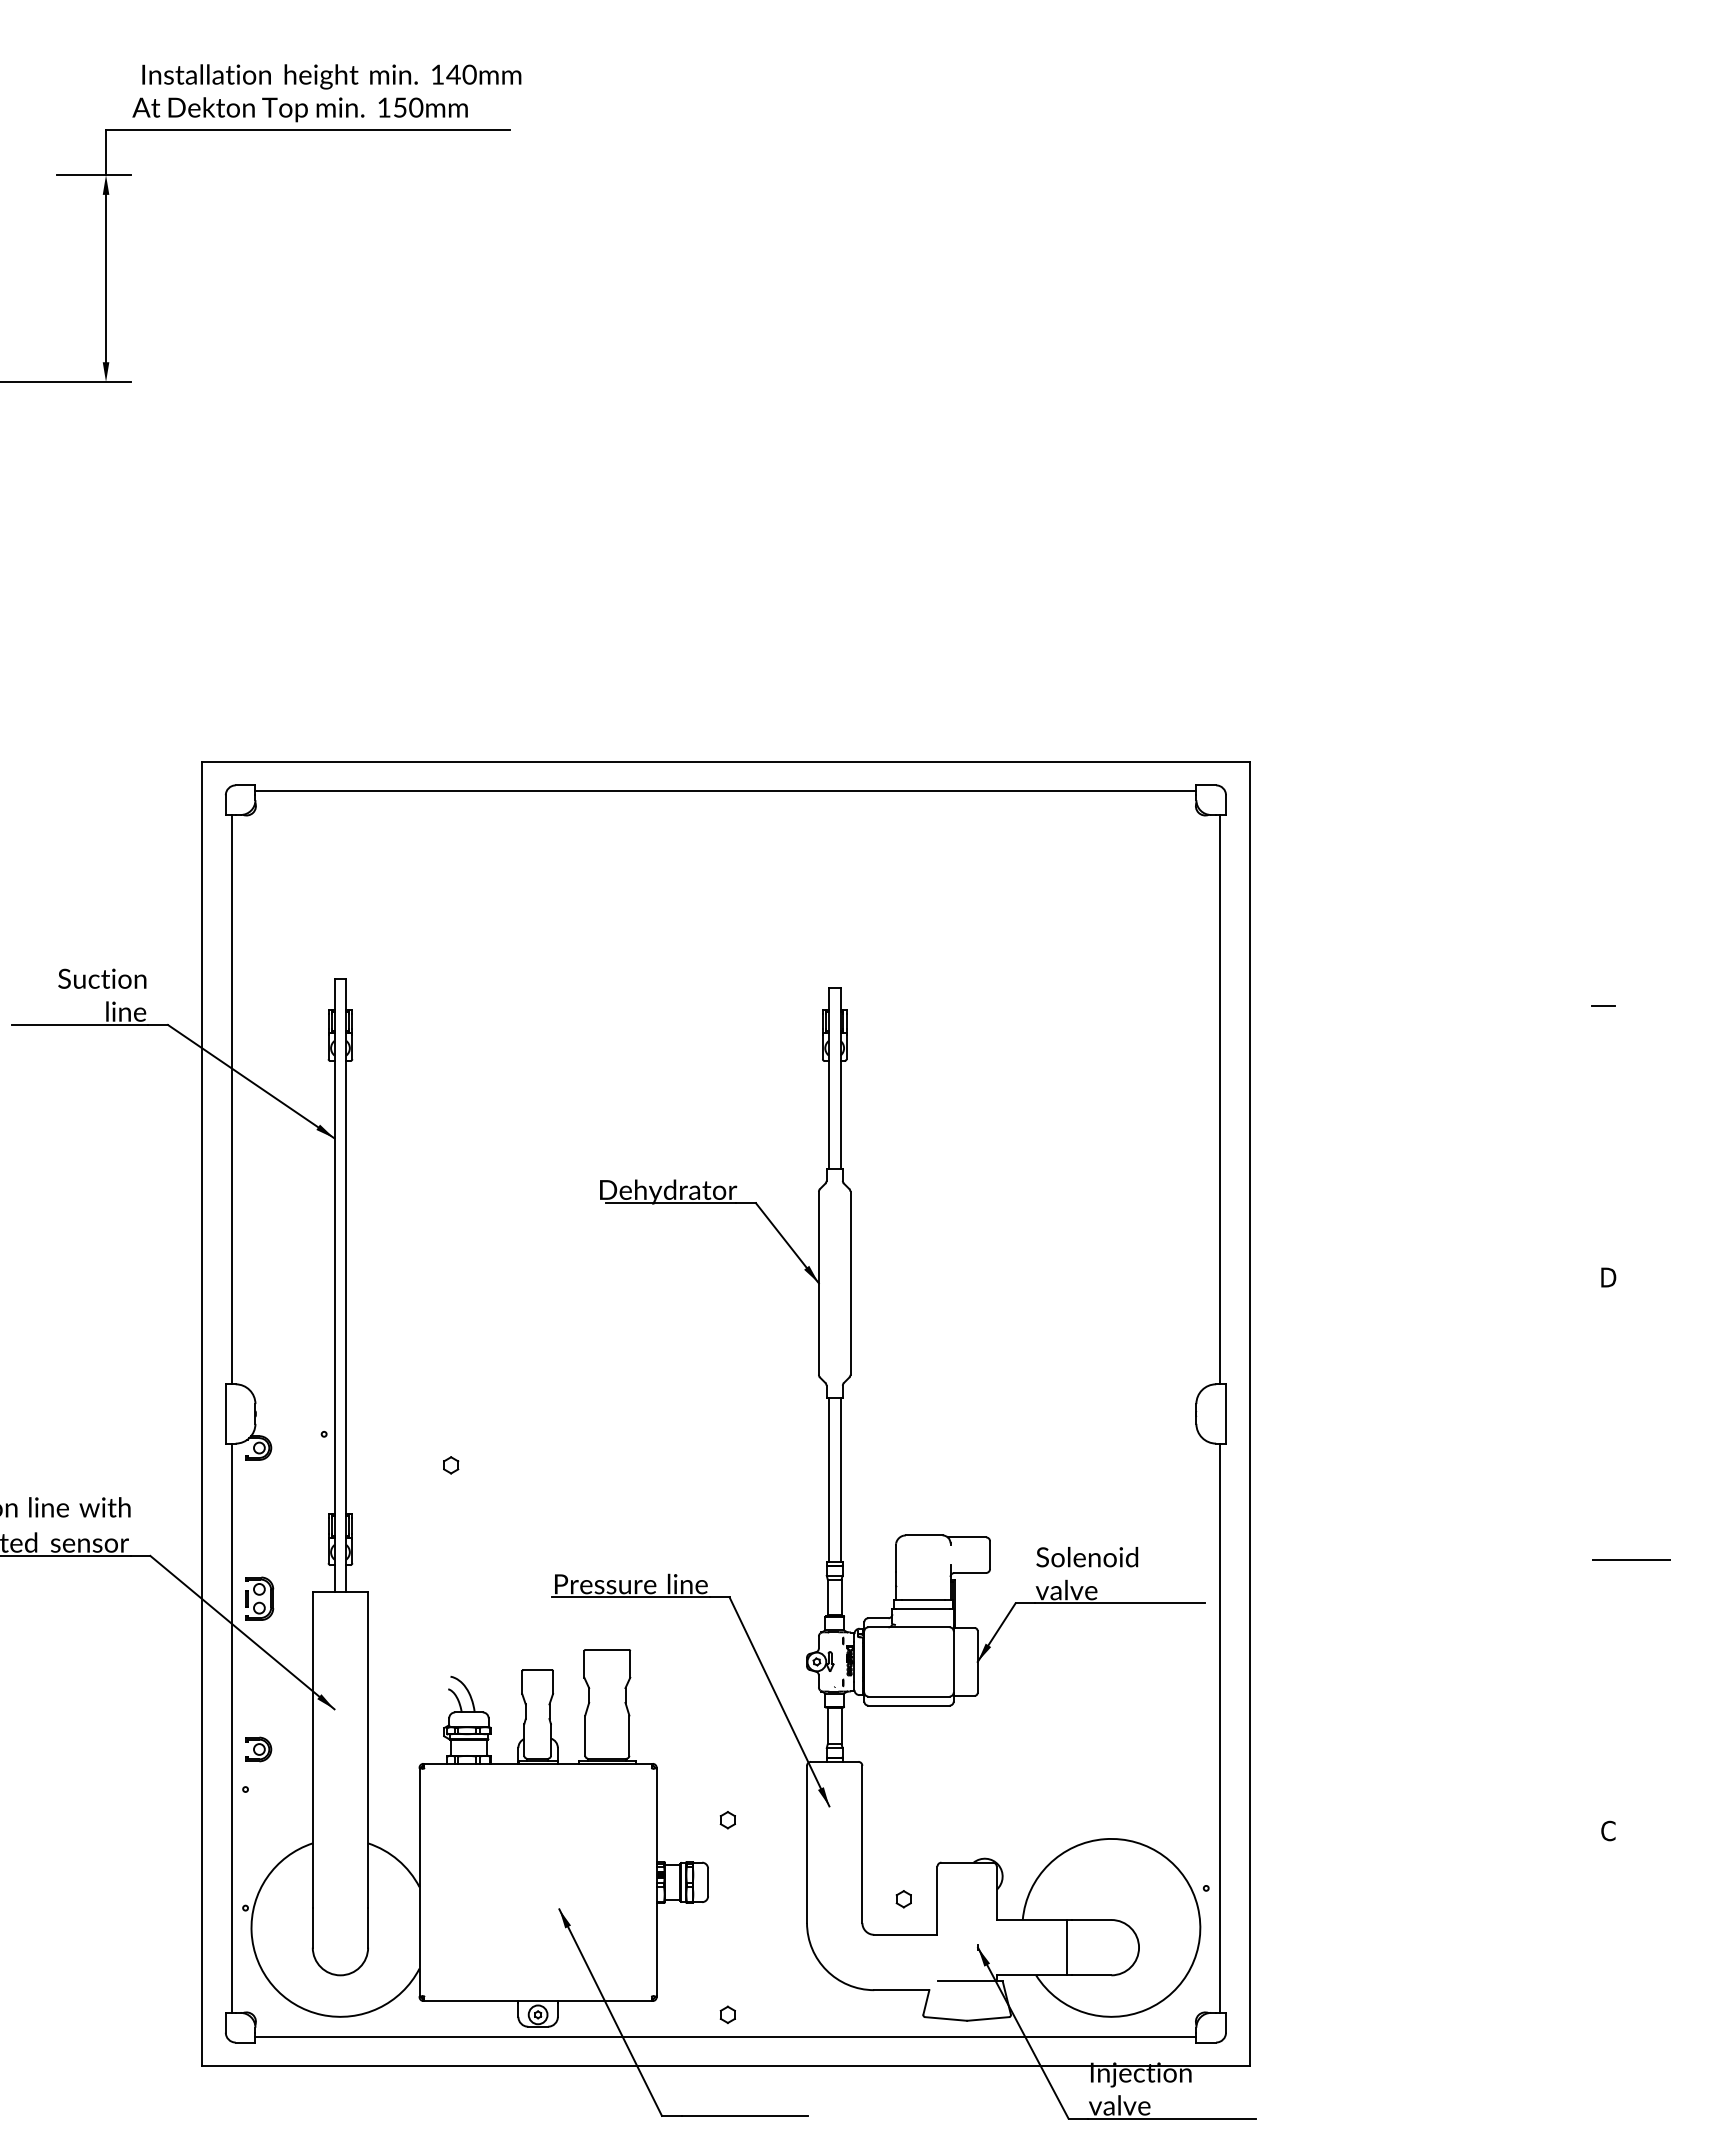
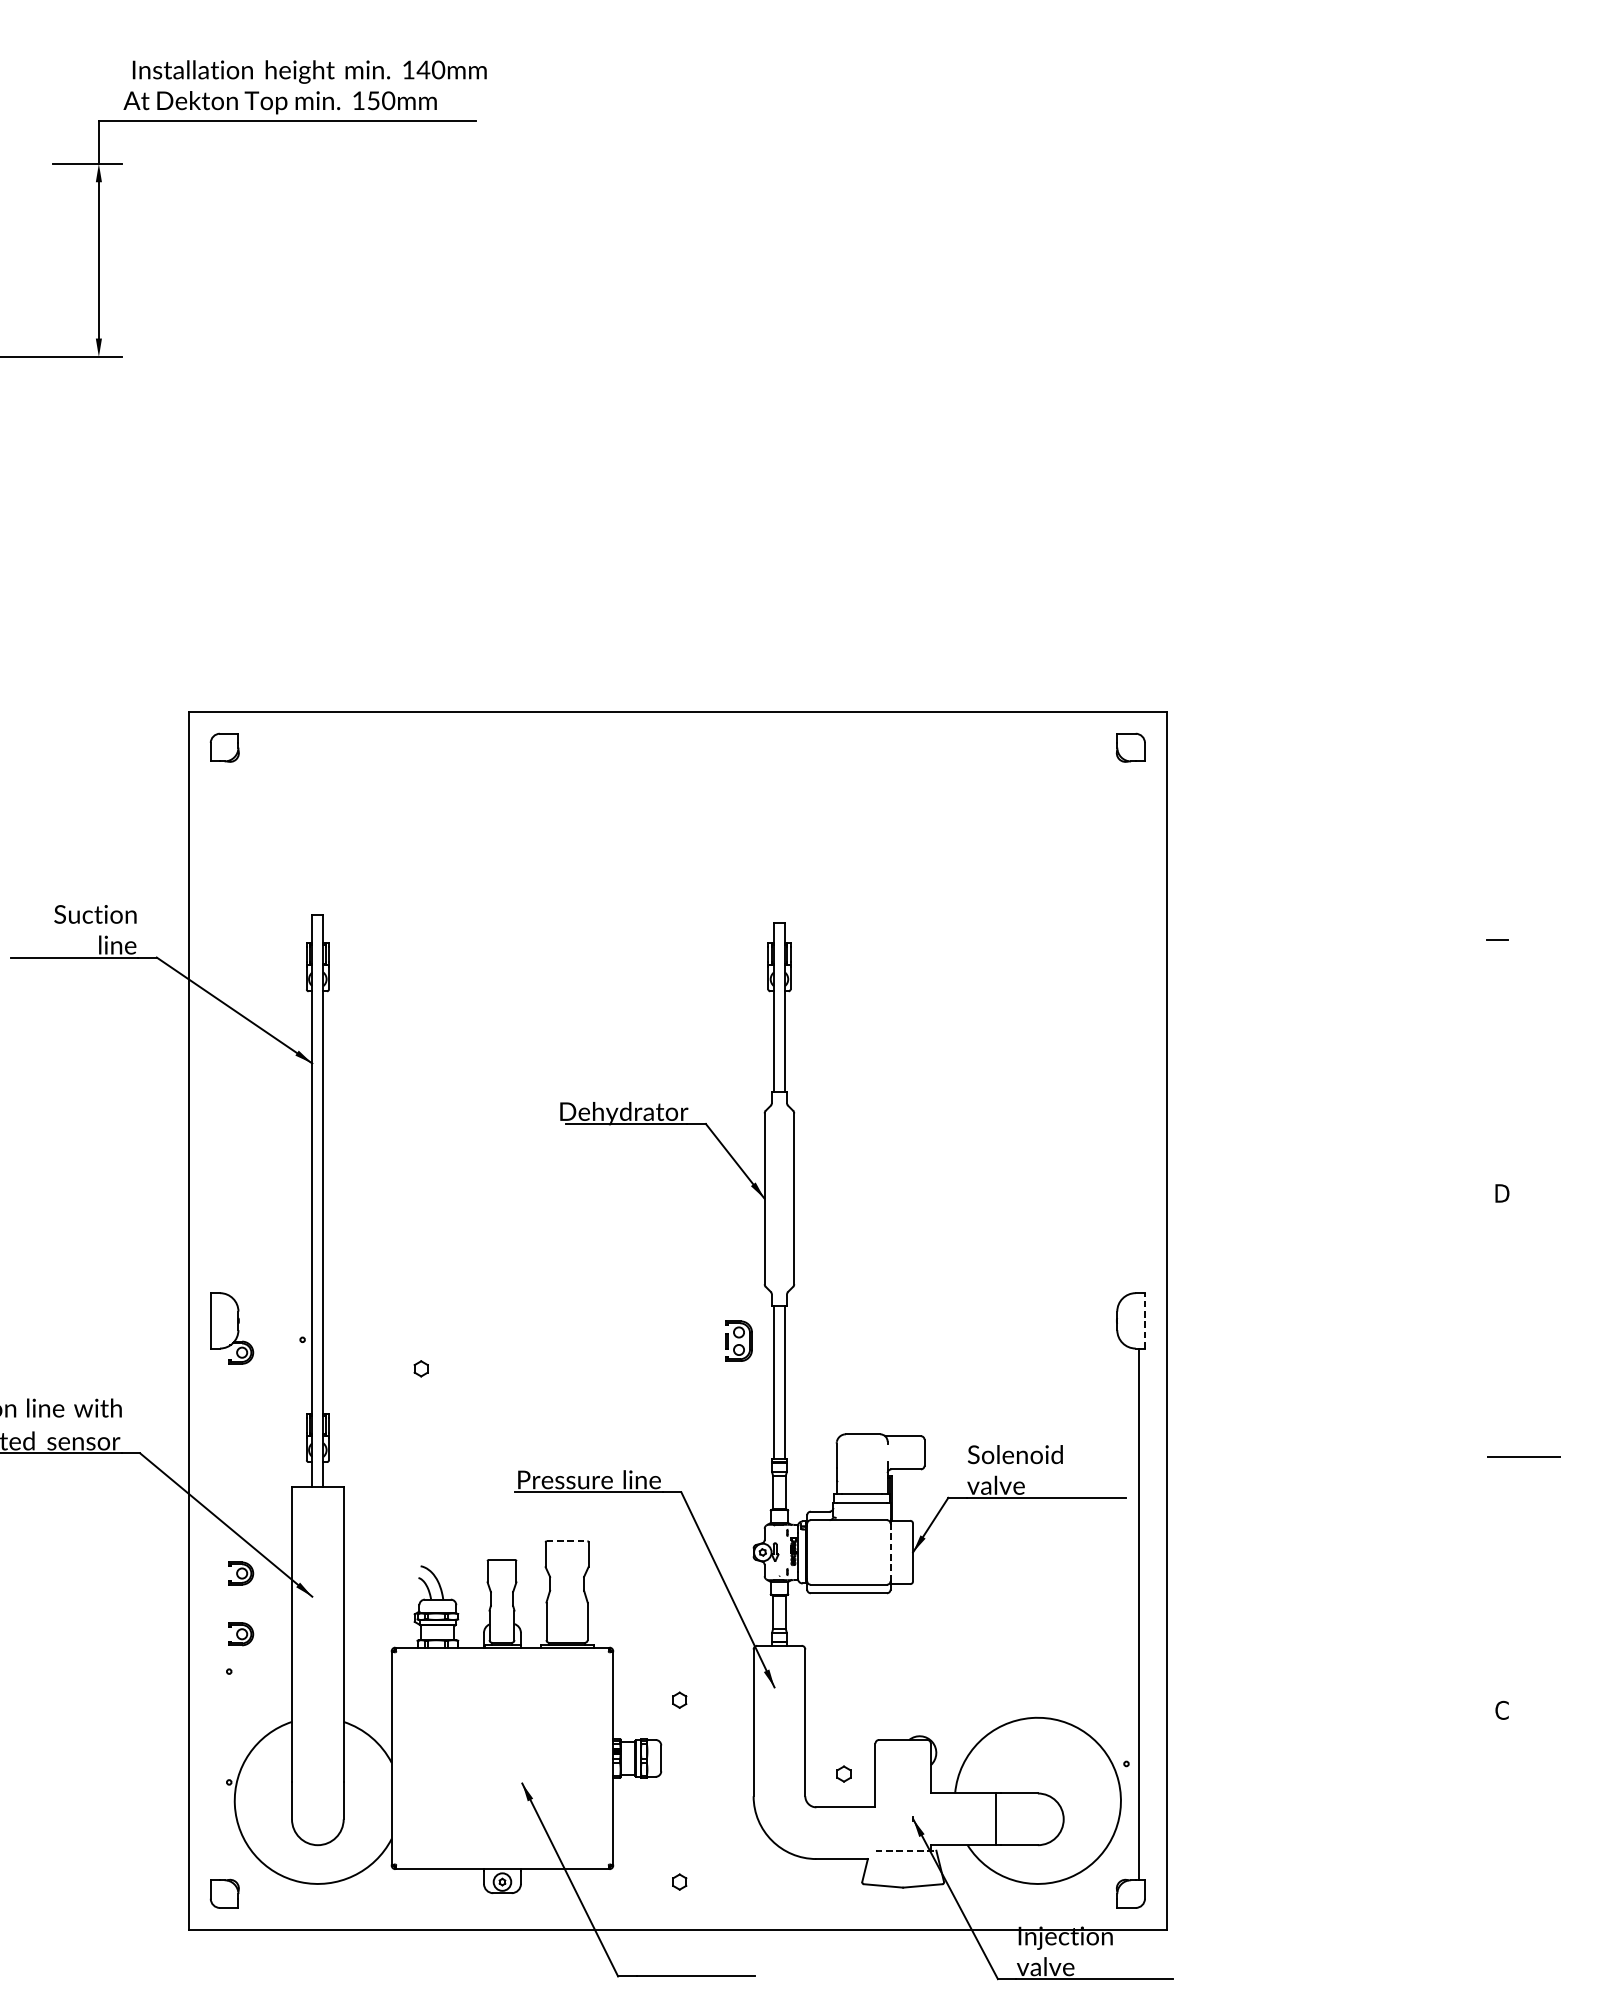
line: (725, 791) -> (677, 739), removed
line: (231, 1099) -> (216, 1027), removed
line: (1220, 1099) -> (1139, 1027), removed
line: (1226, 1413) -> (1145, 1320), solid -> dashed
part: (259, 1598) -> (739, 1340), moved
line: (607, 1649) -> (567, 1540), solid -> dashed
line: (953, 1661) -> (890, 1552), solid -> dashed
part: (258, 1684) -> (241, 1573), added
line: (231, 1727) -> (216, 1613), removed
line: (970, 1981) -> (906, 1850), solid -> dashed
line: (725, 2036) -> (677, 1902), removed

